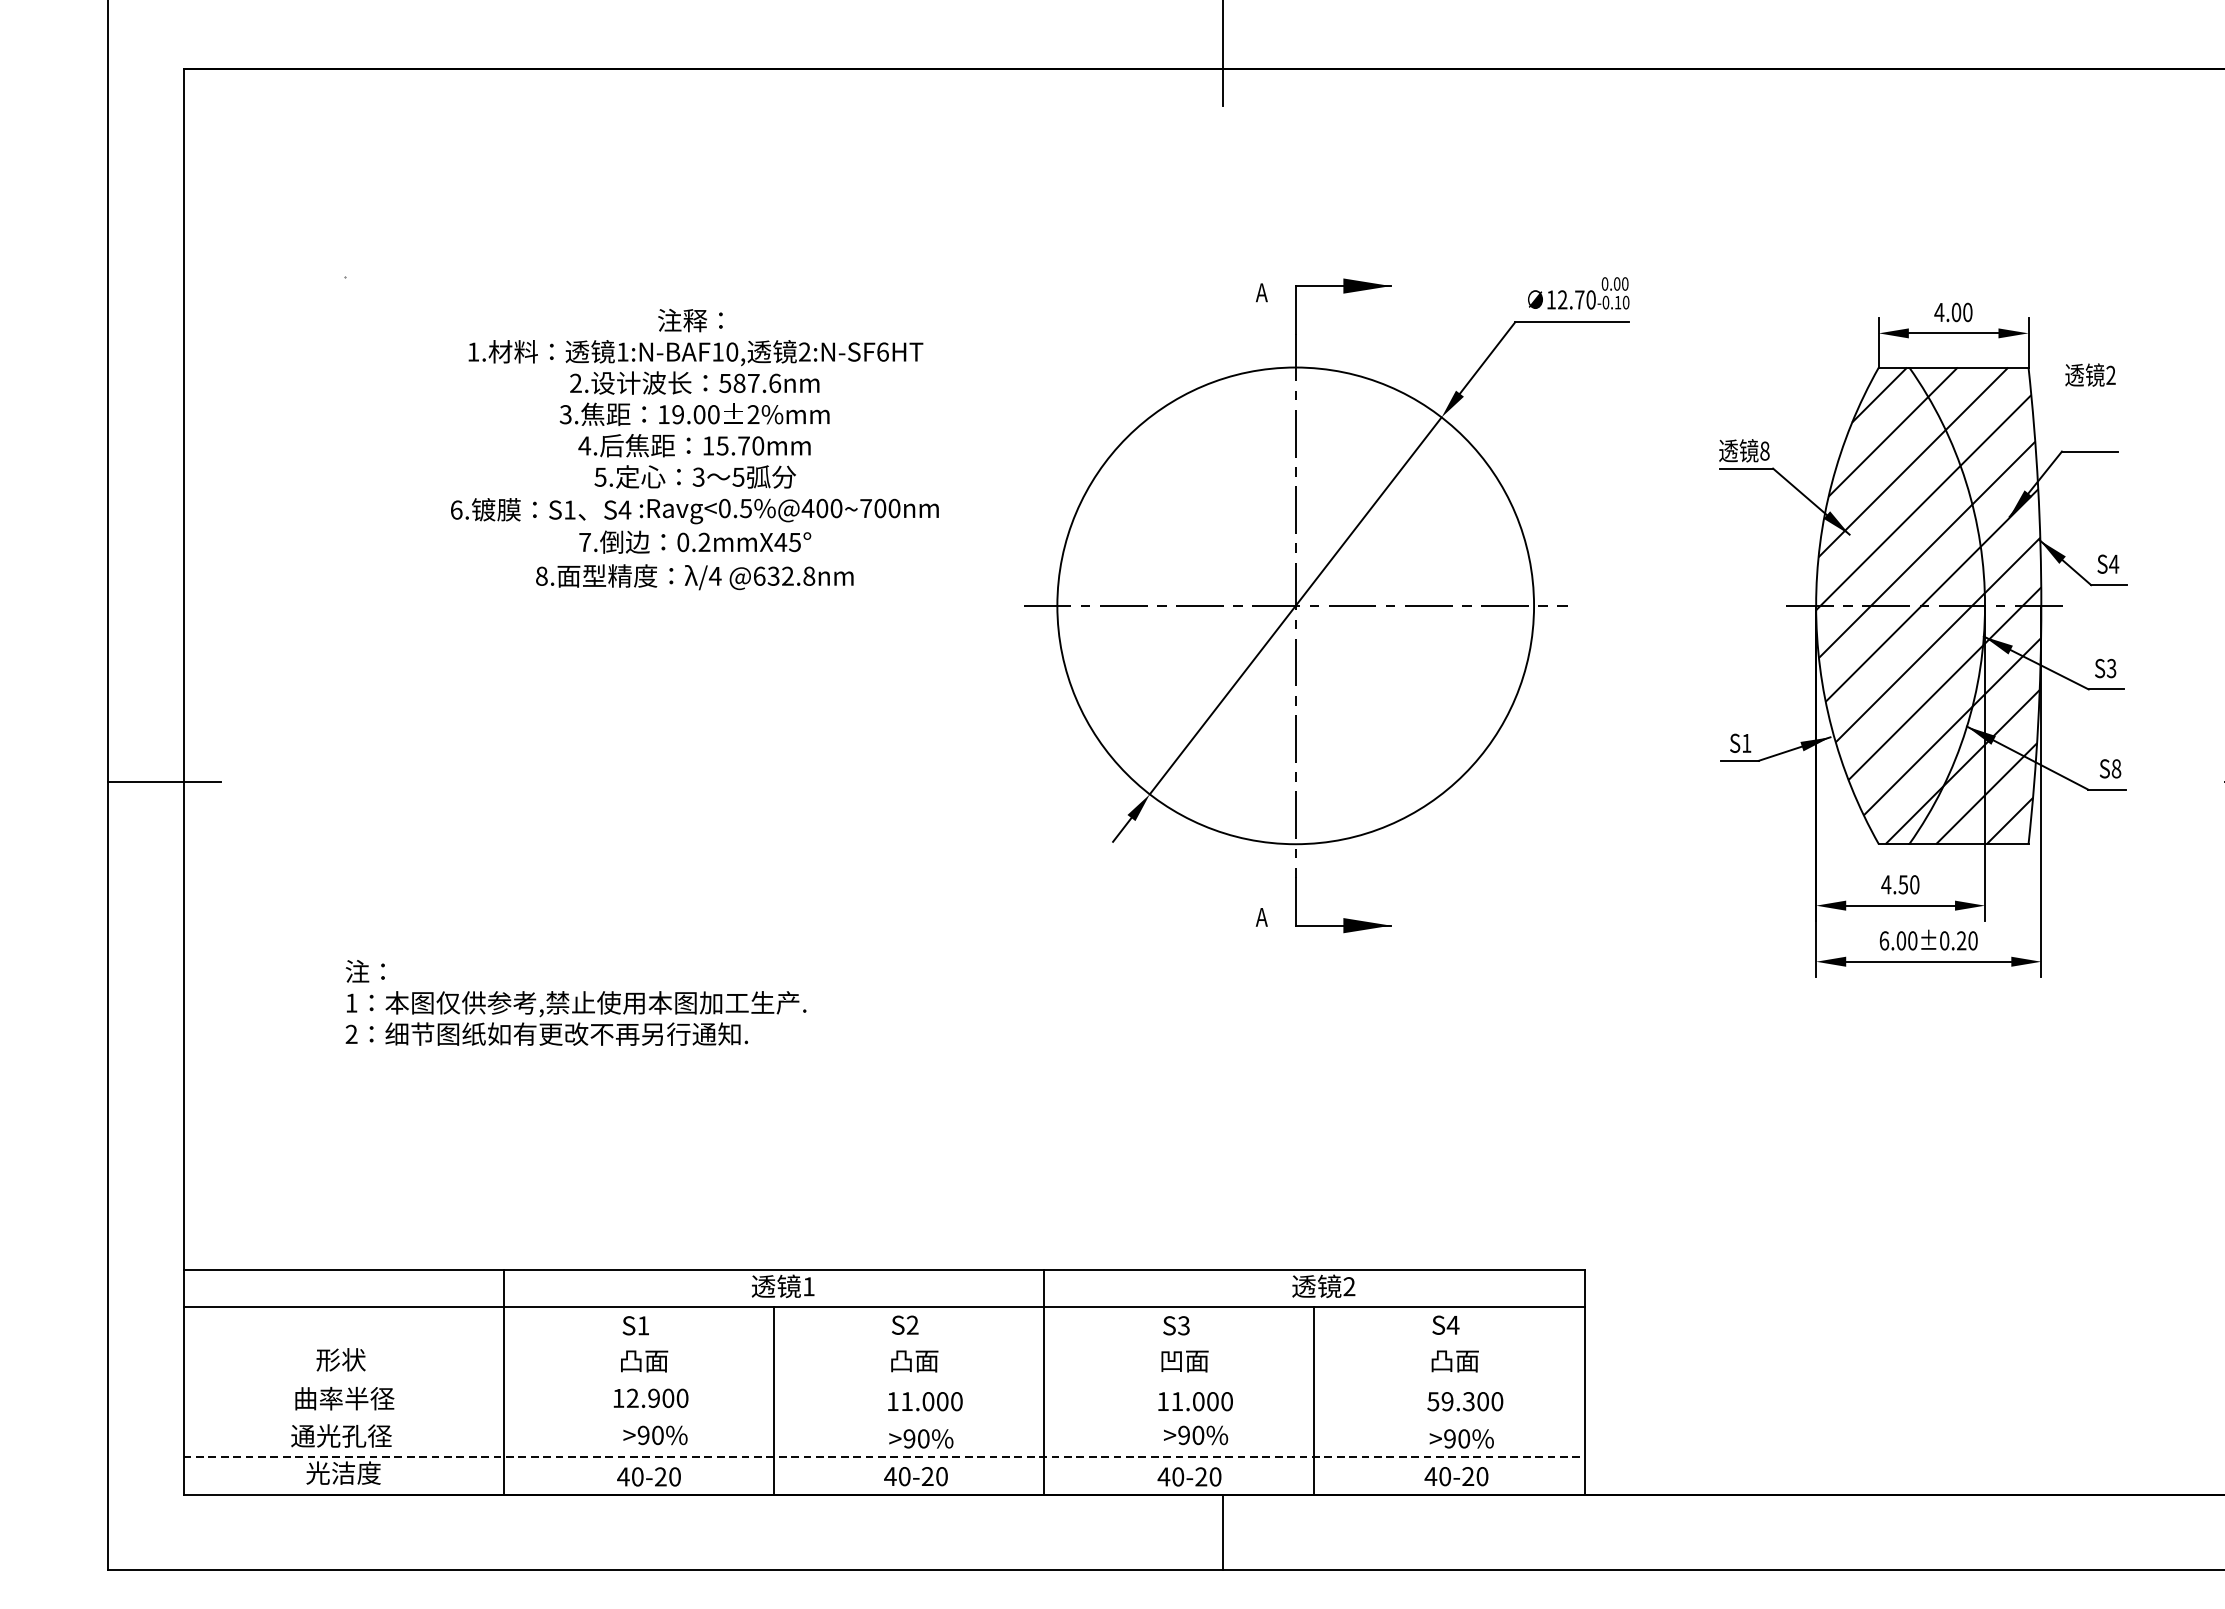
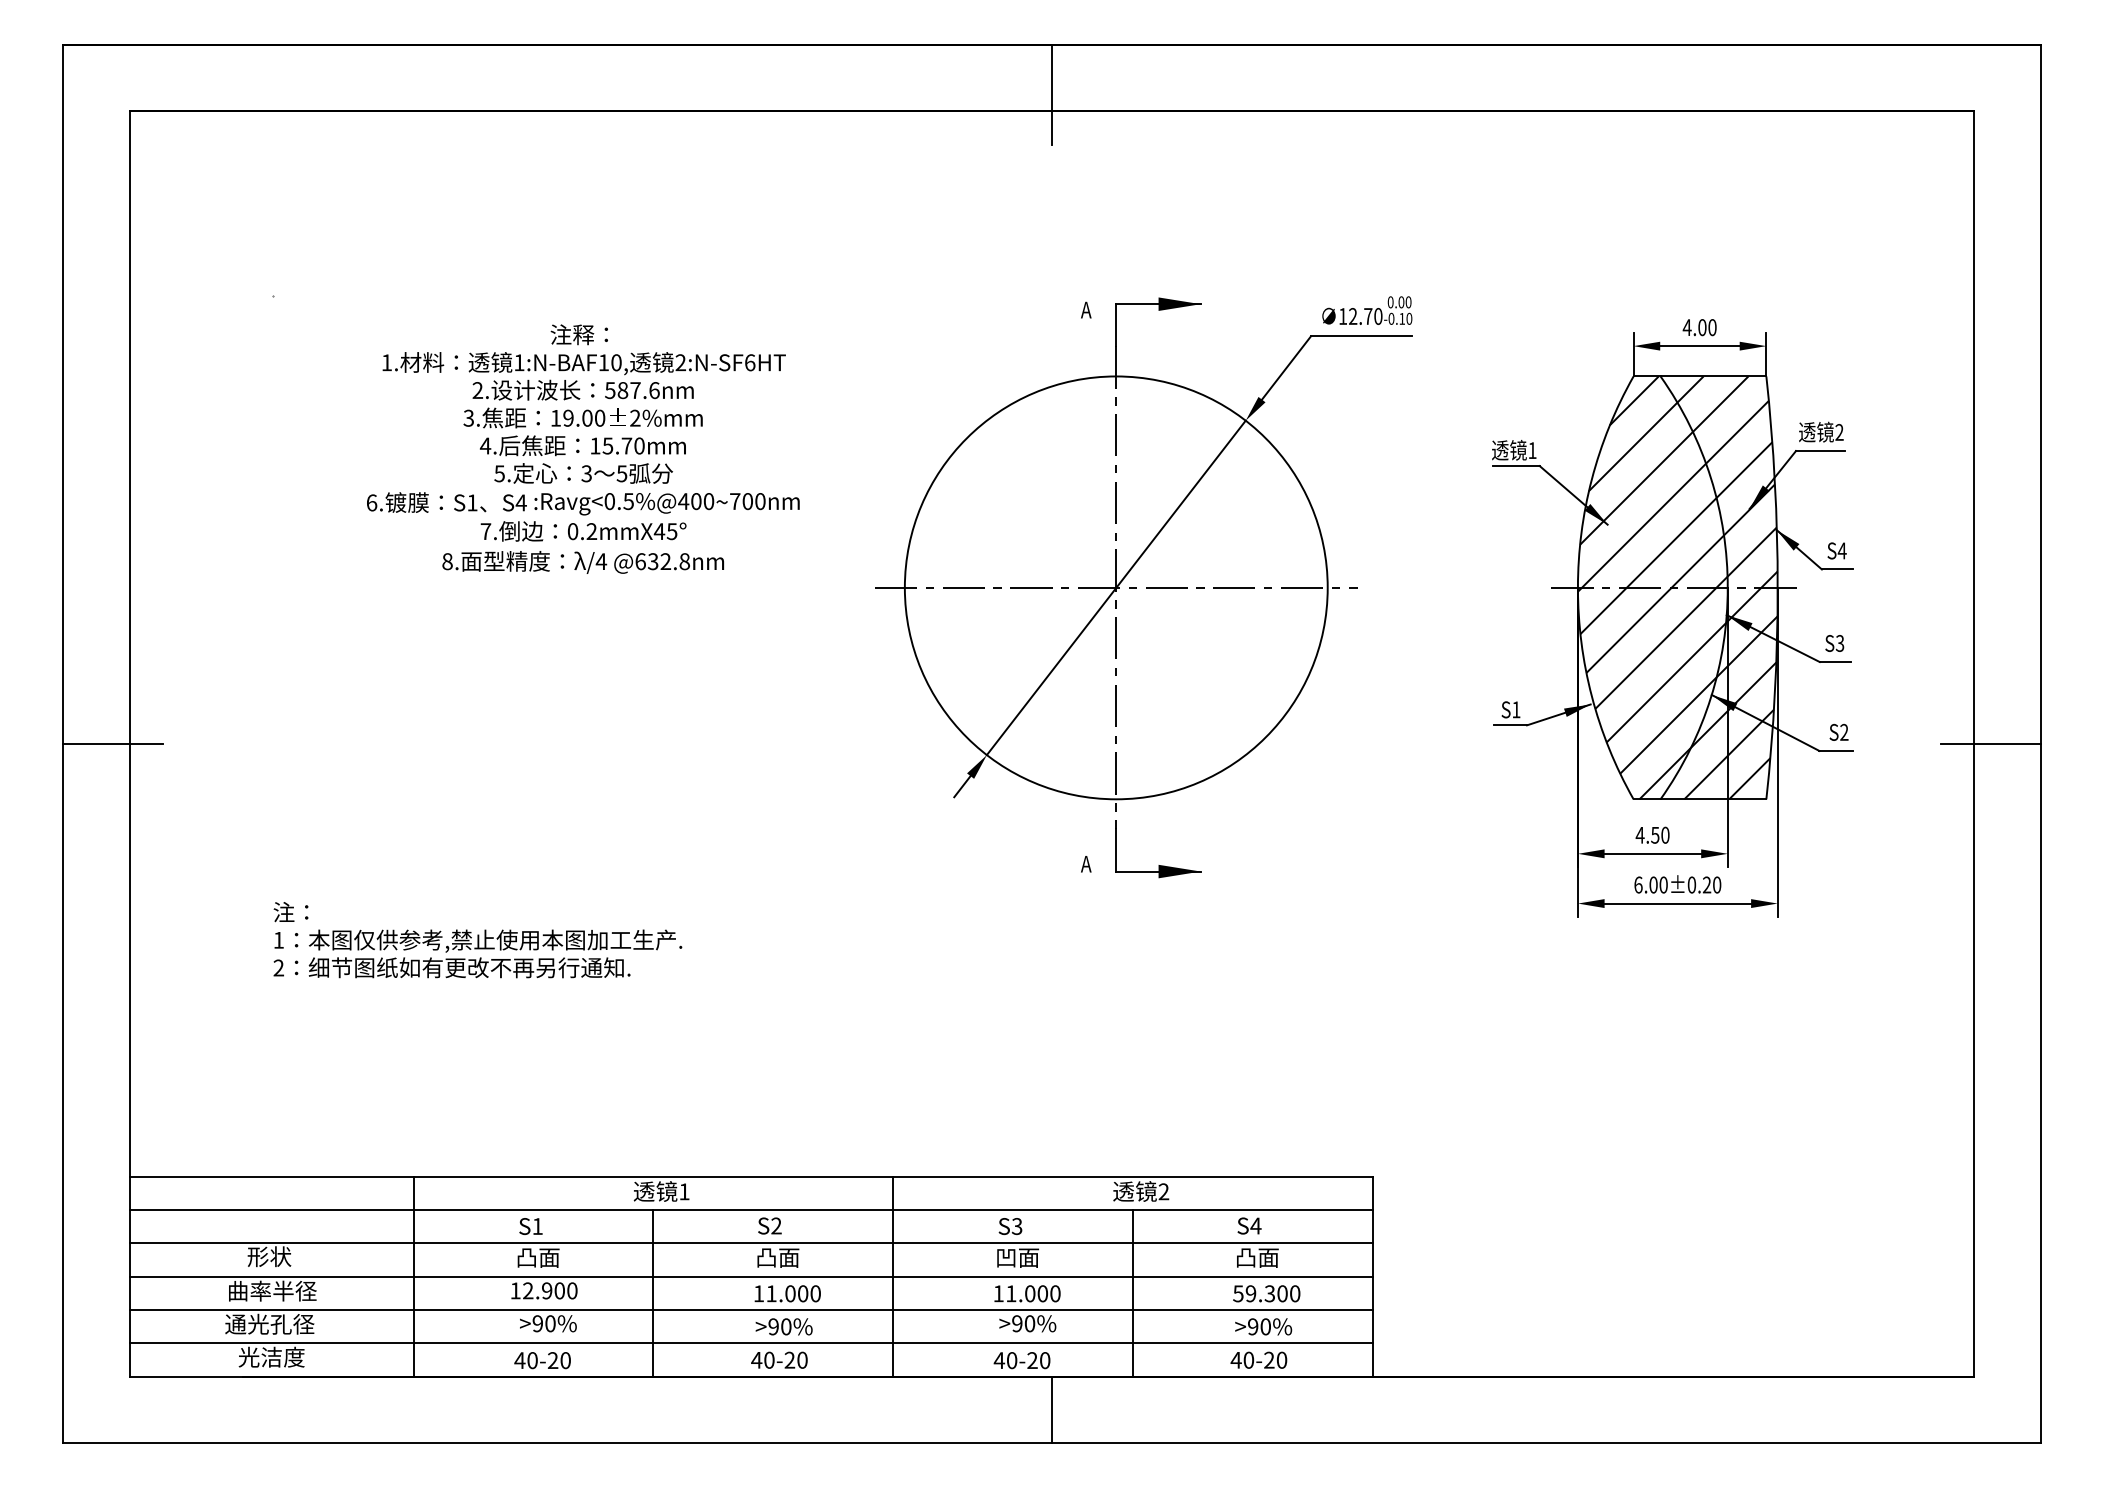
text: (2090, 374) -> (1821, 431), moved
text: (1764, 451) -> (1532, 450), 8 -> 1
text: (2116, 768) -> (1844, 732), S8 -> S2
line: (883, 1344) -> (750, 1243), added
line: (883, 1382) -> (750, 1276), added
line: (883, 1420) -> (750, 1310), added
line: (884, 1457) -> (751, 1343), dashed -> solid

